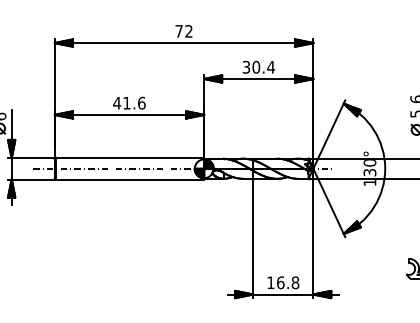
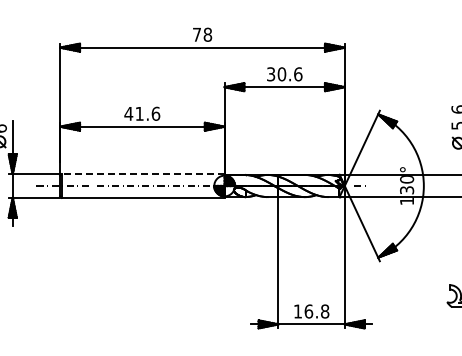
text: (188, 31) -> (207, 34), 72 -> 78
text: (270, 67) -> (297, 74), 30.4 -> 30.6
line: (129, 158) -> (142, 174), solid -> dashed

